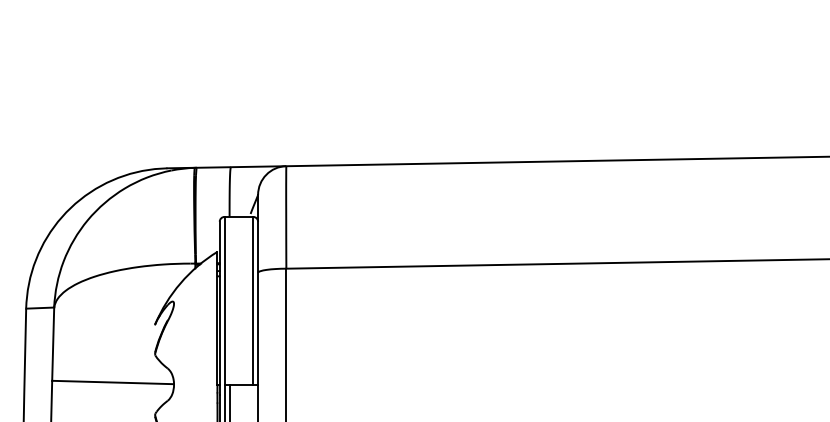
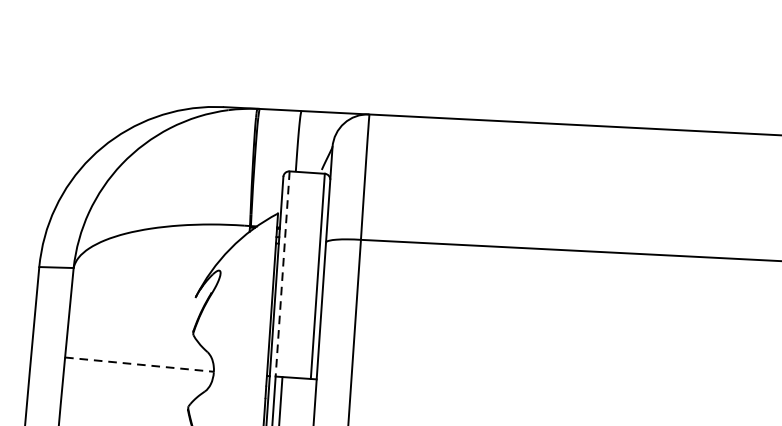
line: (224, 300) -> (282, 273), solid -> dashed
line: (113, 382) -> (139, 364), solid -> dashed

